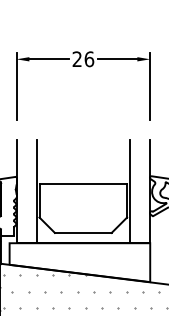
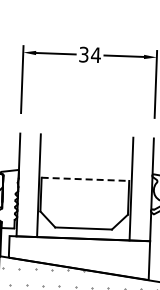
text: (83, 59) -> (90, 55), 26 -> 34
line: (83, 183) -> (85, 179), solid -> dashed

